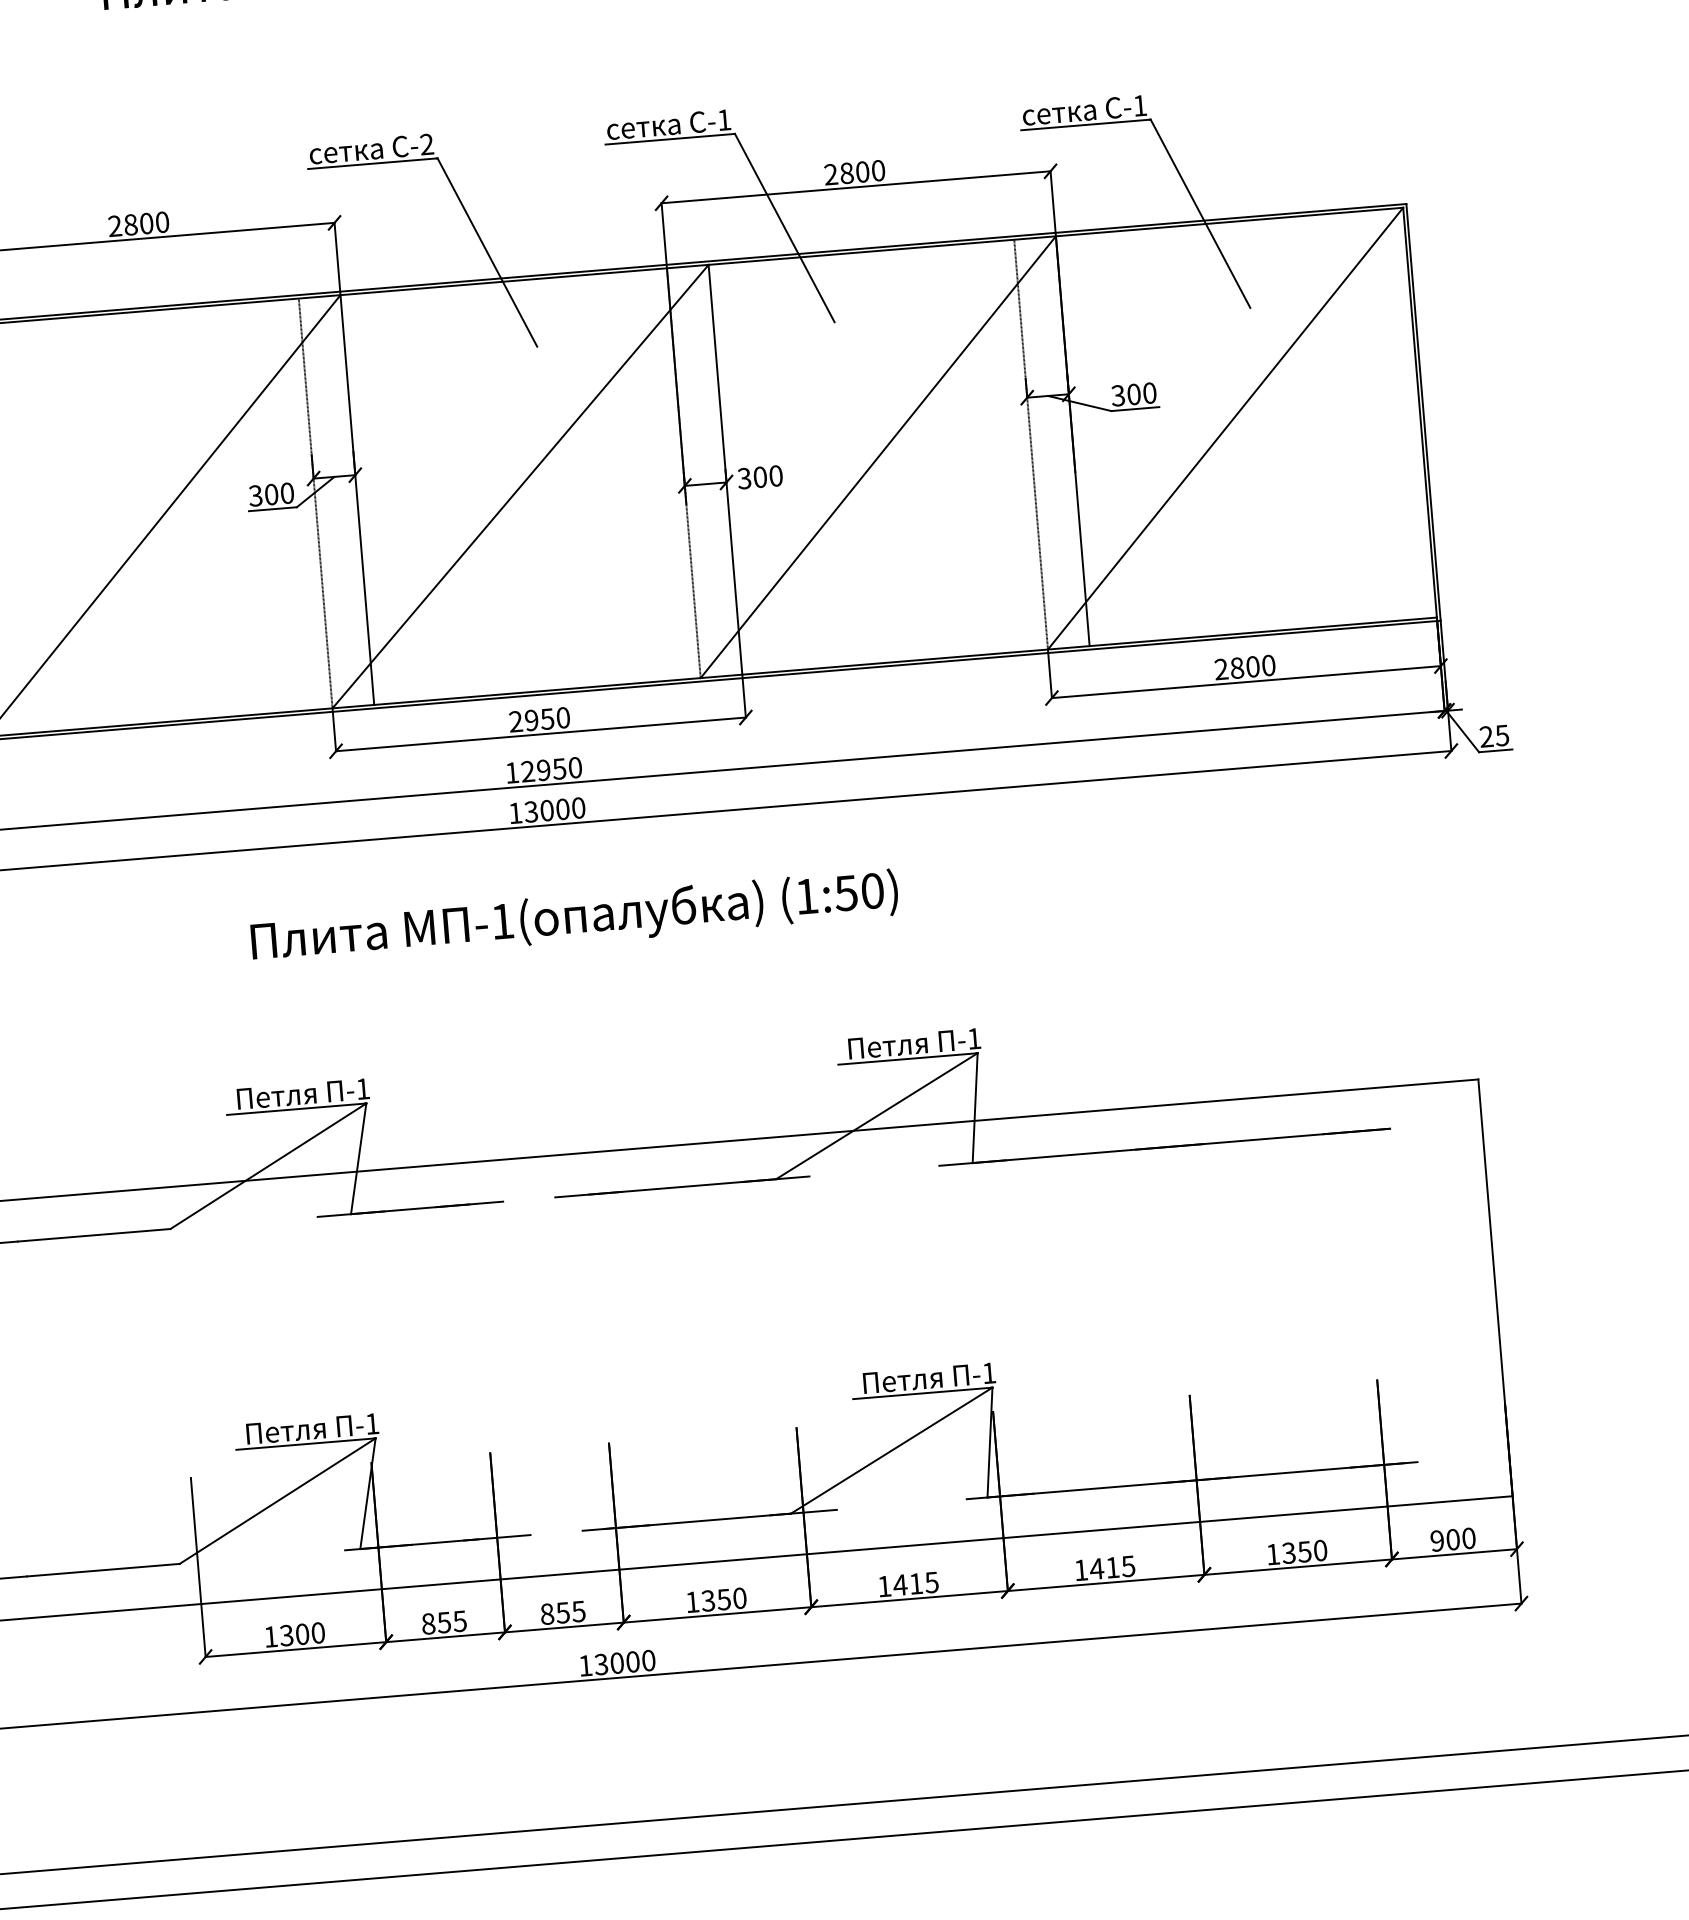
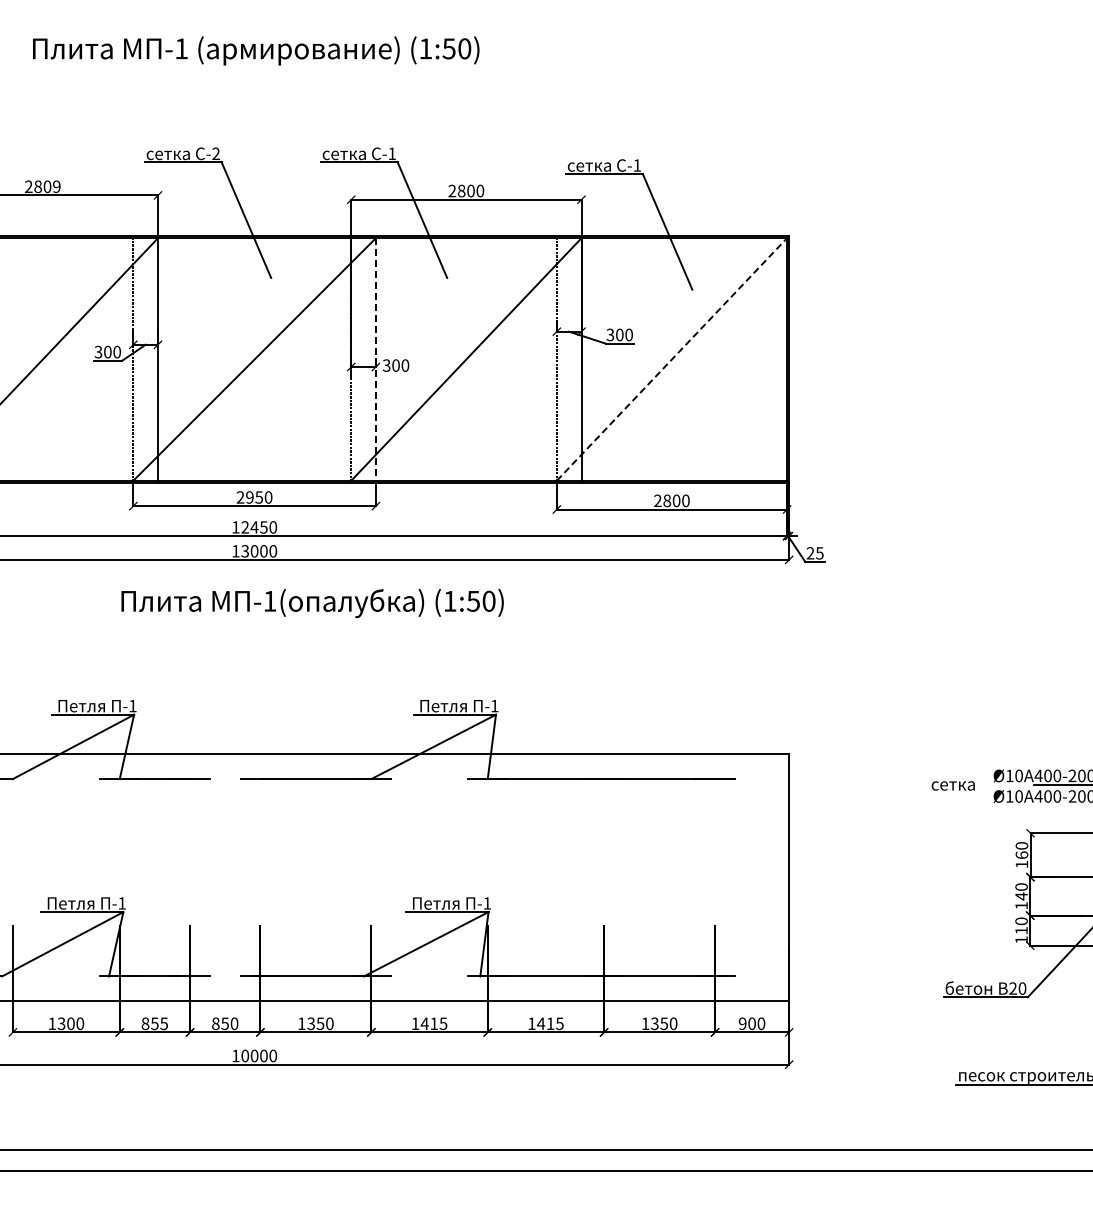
text: (161, 221) -> (56, 186), 2800 -> 2809
line: (1226, 428) -> (672, 359), solid -> dashed
line: (724, 469) -> (375, 359), solid -> dashed
text: (543, 770) -> (254, 527), 12950 -> 12450
text: (574, 919) -> (312, 603), moved
text: (578, 1611) -> (234, 1023), 855 -> 850
text: (601, 1663) -> (245, 1055), 13000 -> 10000

